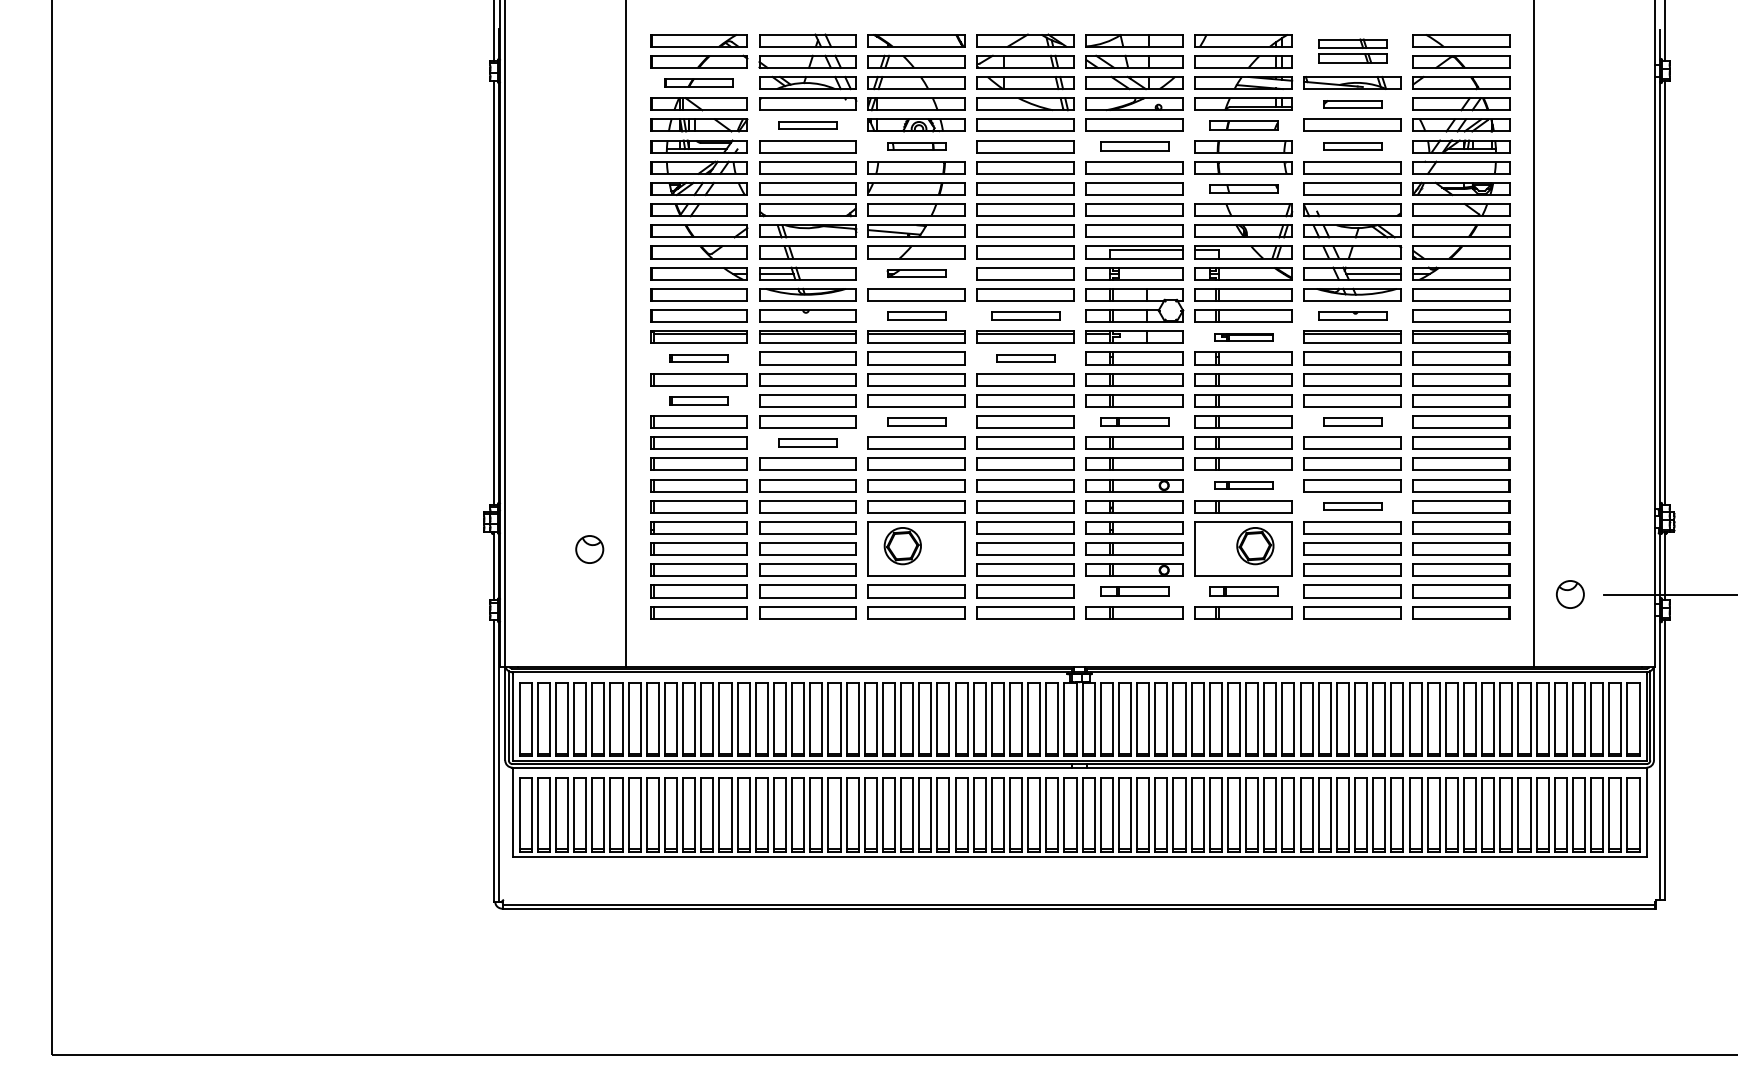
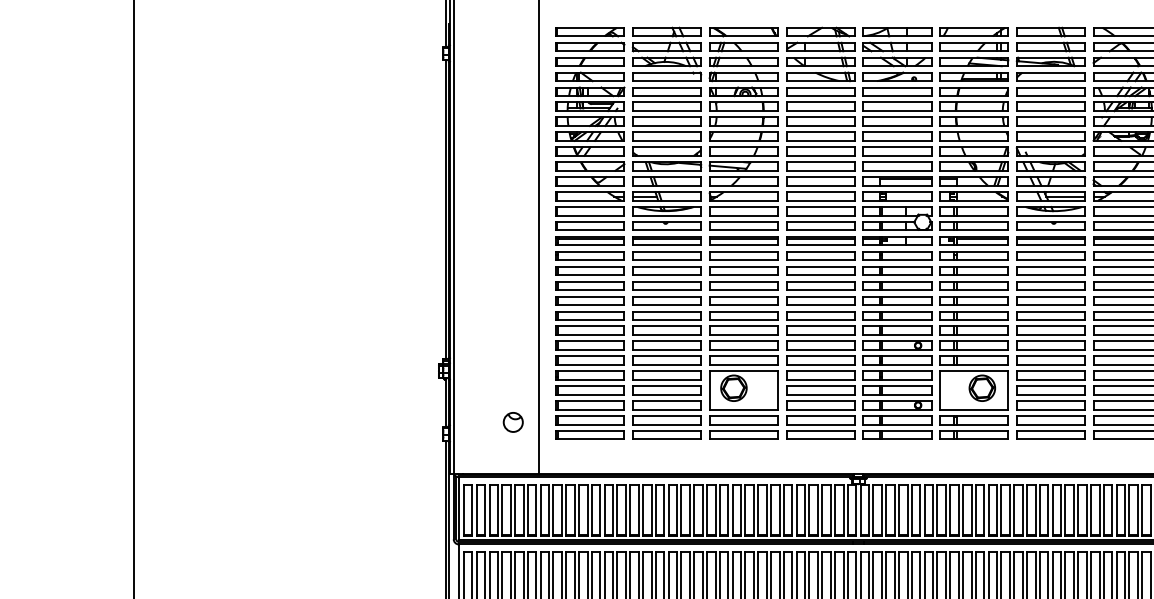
part: (1352, 50) -> (1050, 39), size x1.43
part: (698, 82) -> (589, 61), size x1.43
part: (1352, 103) -> (1050, 76), size x1.67
part: (807, 124) -> (666, 91), size x1.67
part: (1243, 124) -> (973, 91), size x1.43
part: (916, 146) -> (743, 106), size x1.67
part: (1134, 146) -> (897, 106), size x1.43
part: (1352, 146) -> (1050, 106), size x1.67
part: (1243, 188) -> (973, 136), size x1.43
part: (916, 273) -> (743, 196), size x1.67
part: (916, 315) -> (743, 225), size x1.67
part: (1025, 315) -> (820, 225), size x1.43
part: (1352, 315) -> (1050, 225), size x1.43
part: (1243, 336) -> (973, 240), size x1.67
part: (698, 358) -> (589, 256), size x1.67
part: (1025, 358) -> (820, 256), size x1.67
part: (698, 400) -> (589, 285), size x1.67
part: (916, 421) -> (743, 300), size x1.67
part: (1134, 421) -> (897, 300), size x1.43
part: (1352, 421) -> (1050, 300), size x1.67
part: (807, 442) -> (666, 315), size x1.67
part: (1243, 485) -> (973, 345), size x1.67
part: (1352, 506) -> (1050, 360), size x1.67
part: (589, 549) -> (513, 422), moved
part: (1134, 591) -> (897, 420), size x1.43
part: (1243, 591) -> (973, 420), size x1.43

